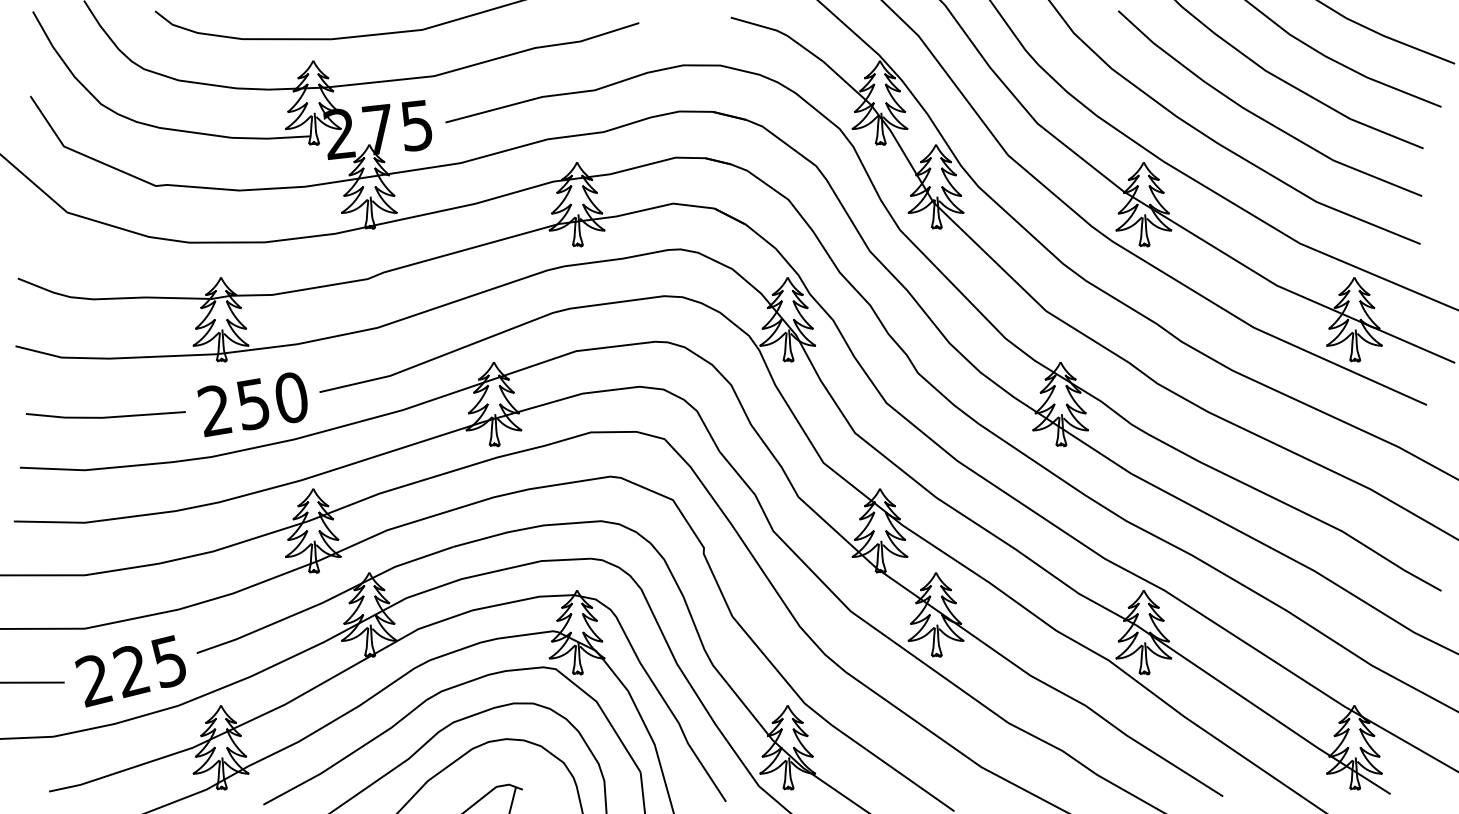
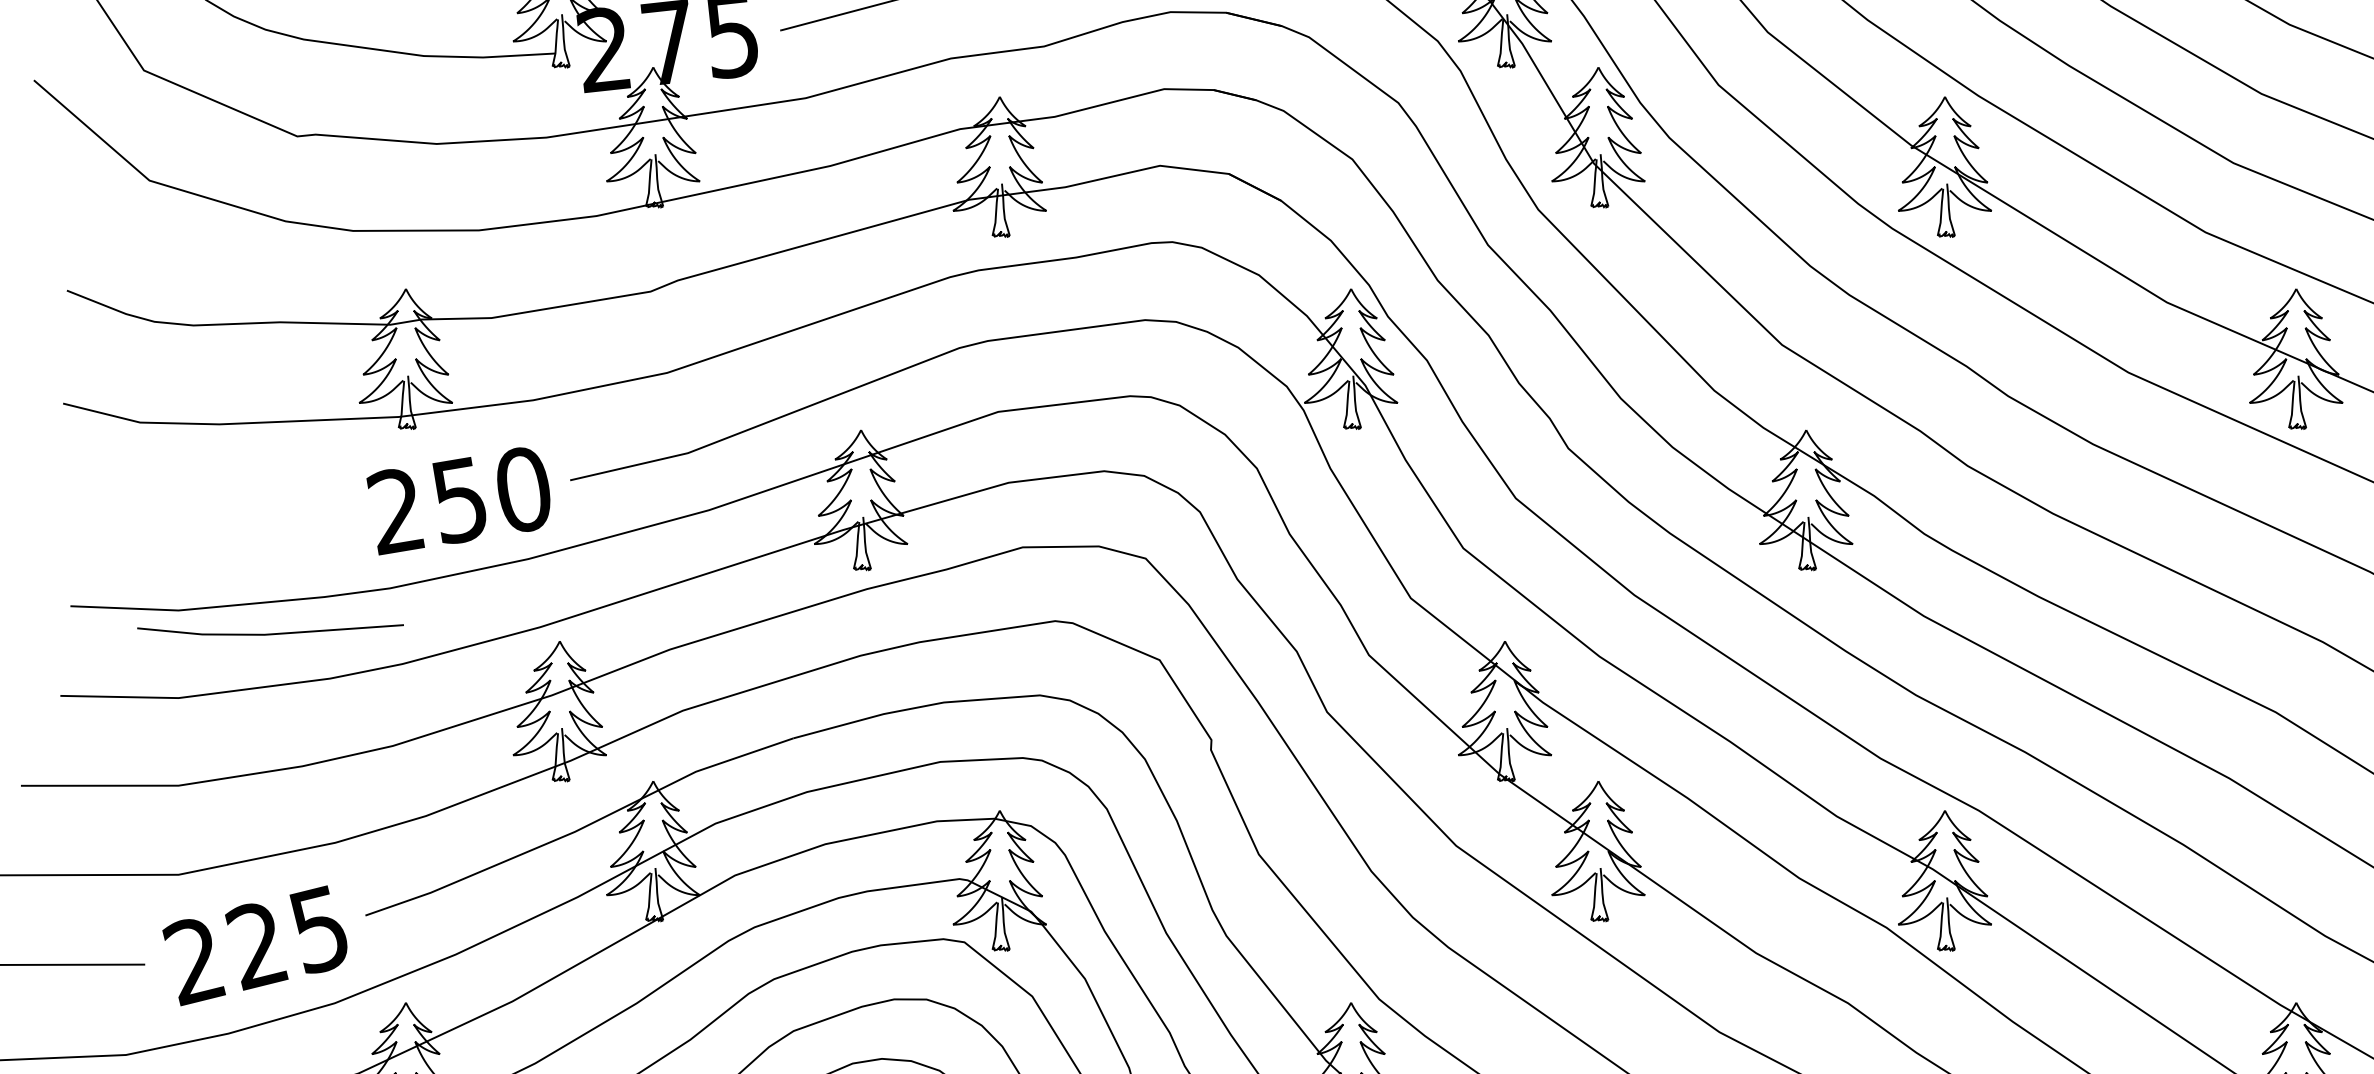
line: (105, 416) -> (269, 632), moved

